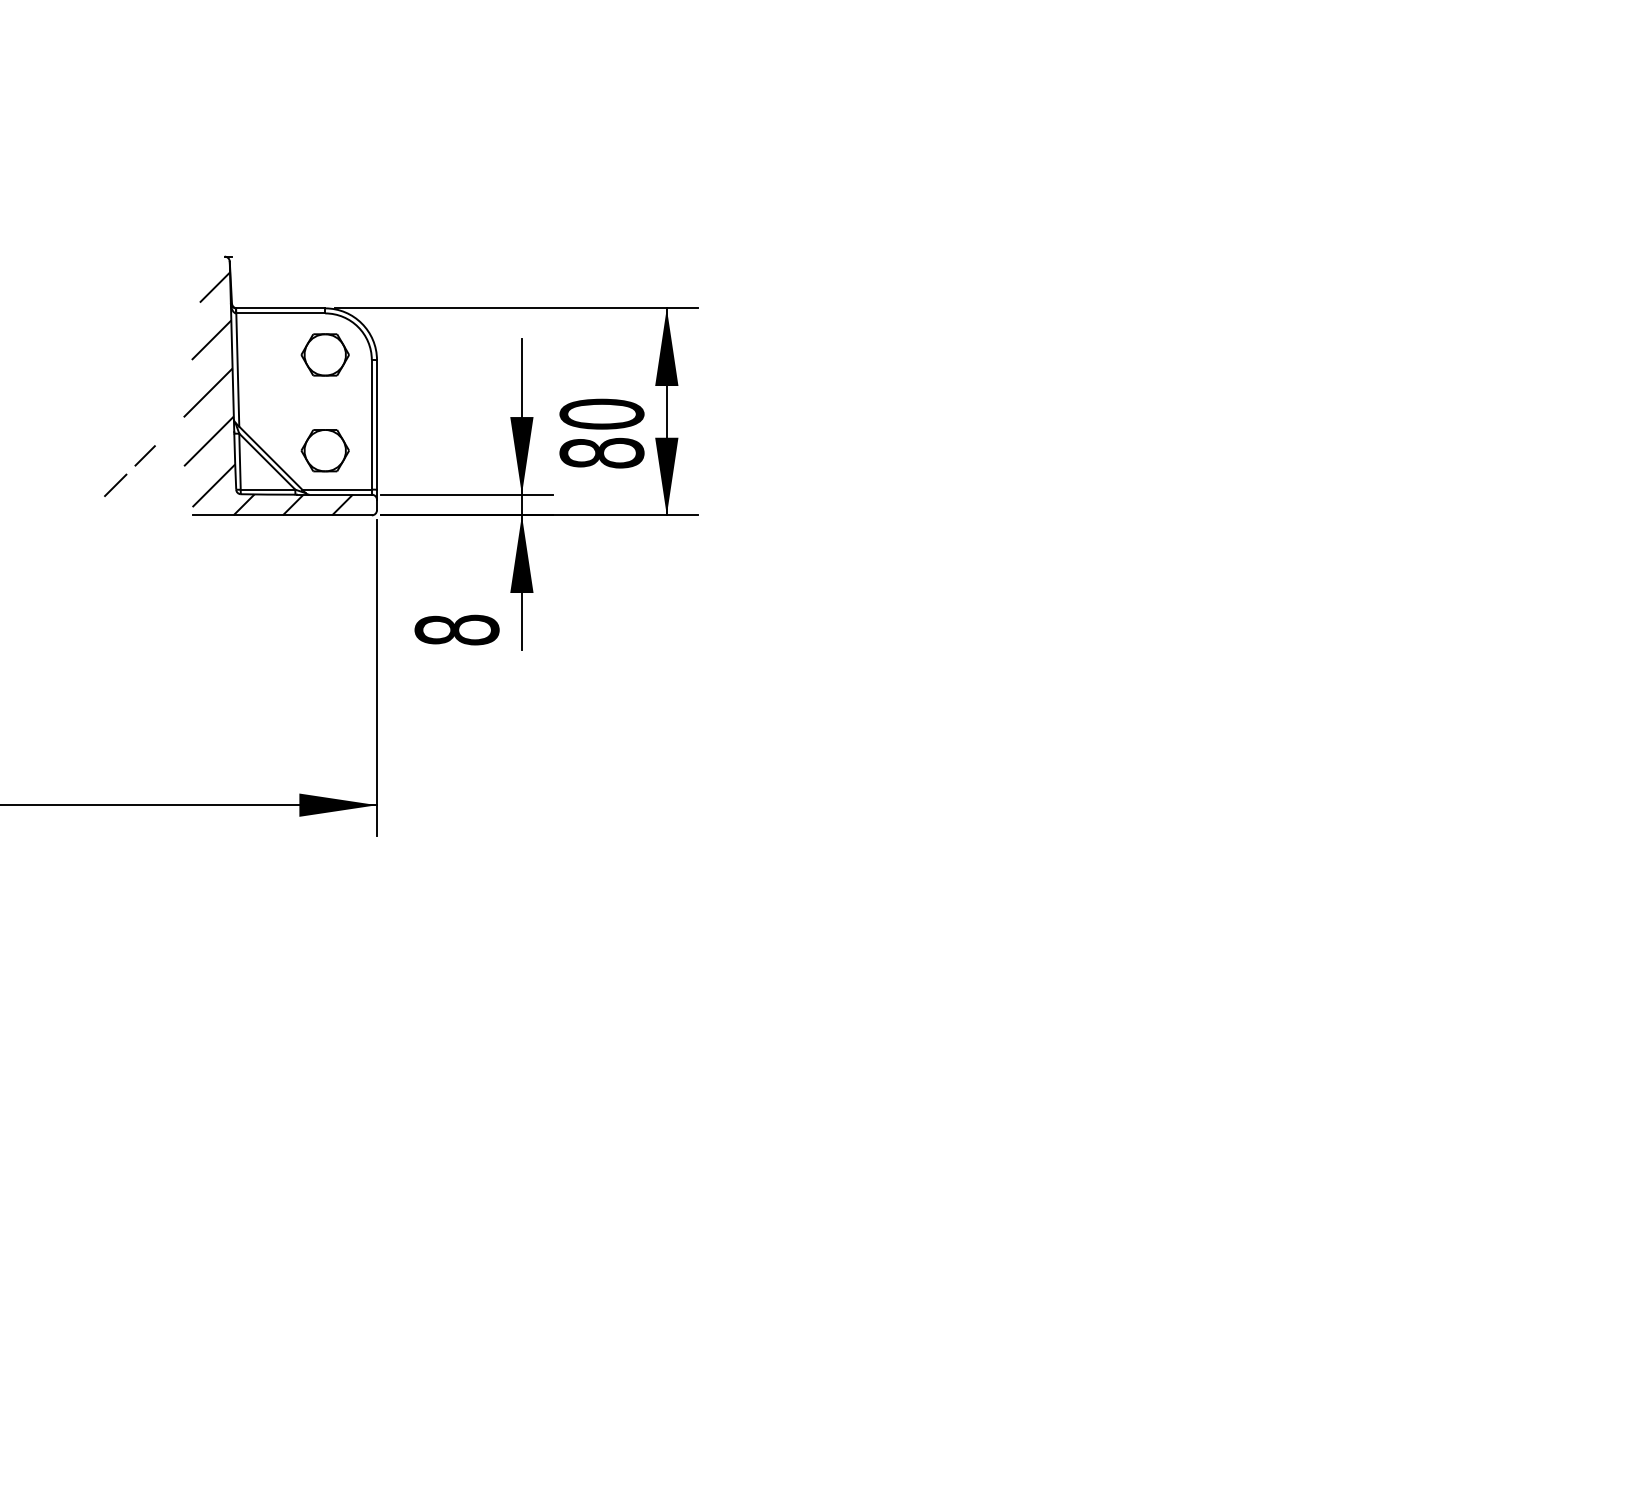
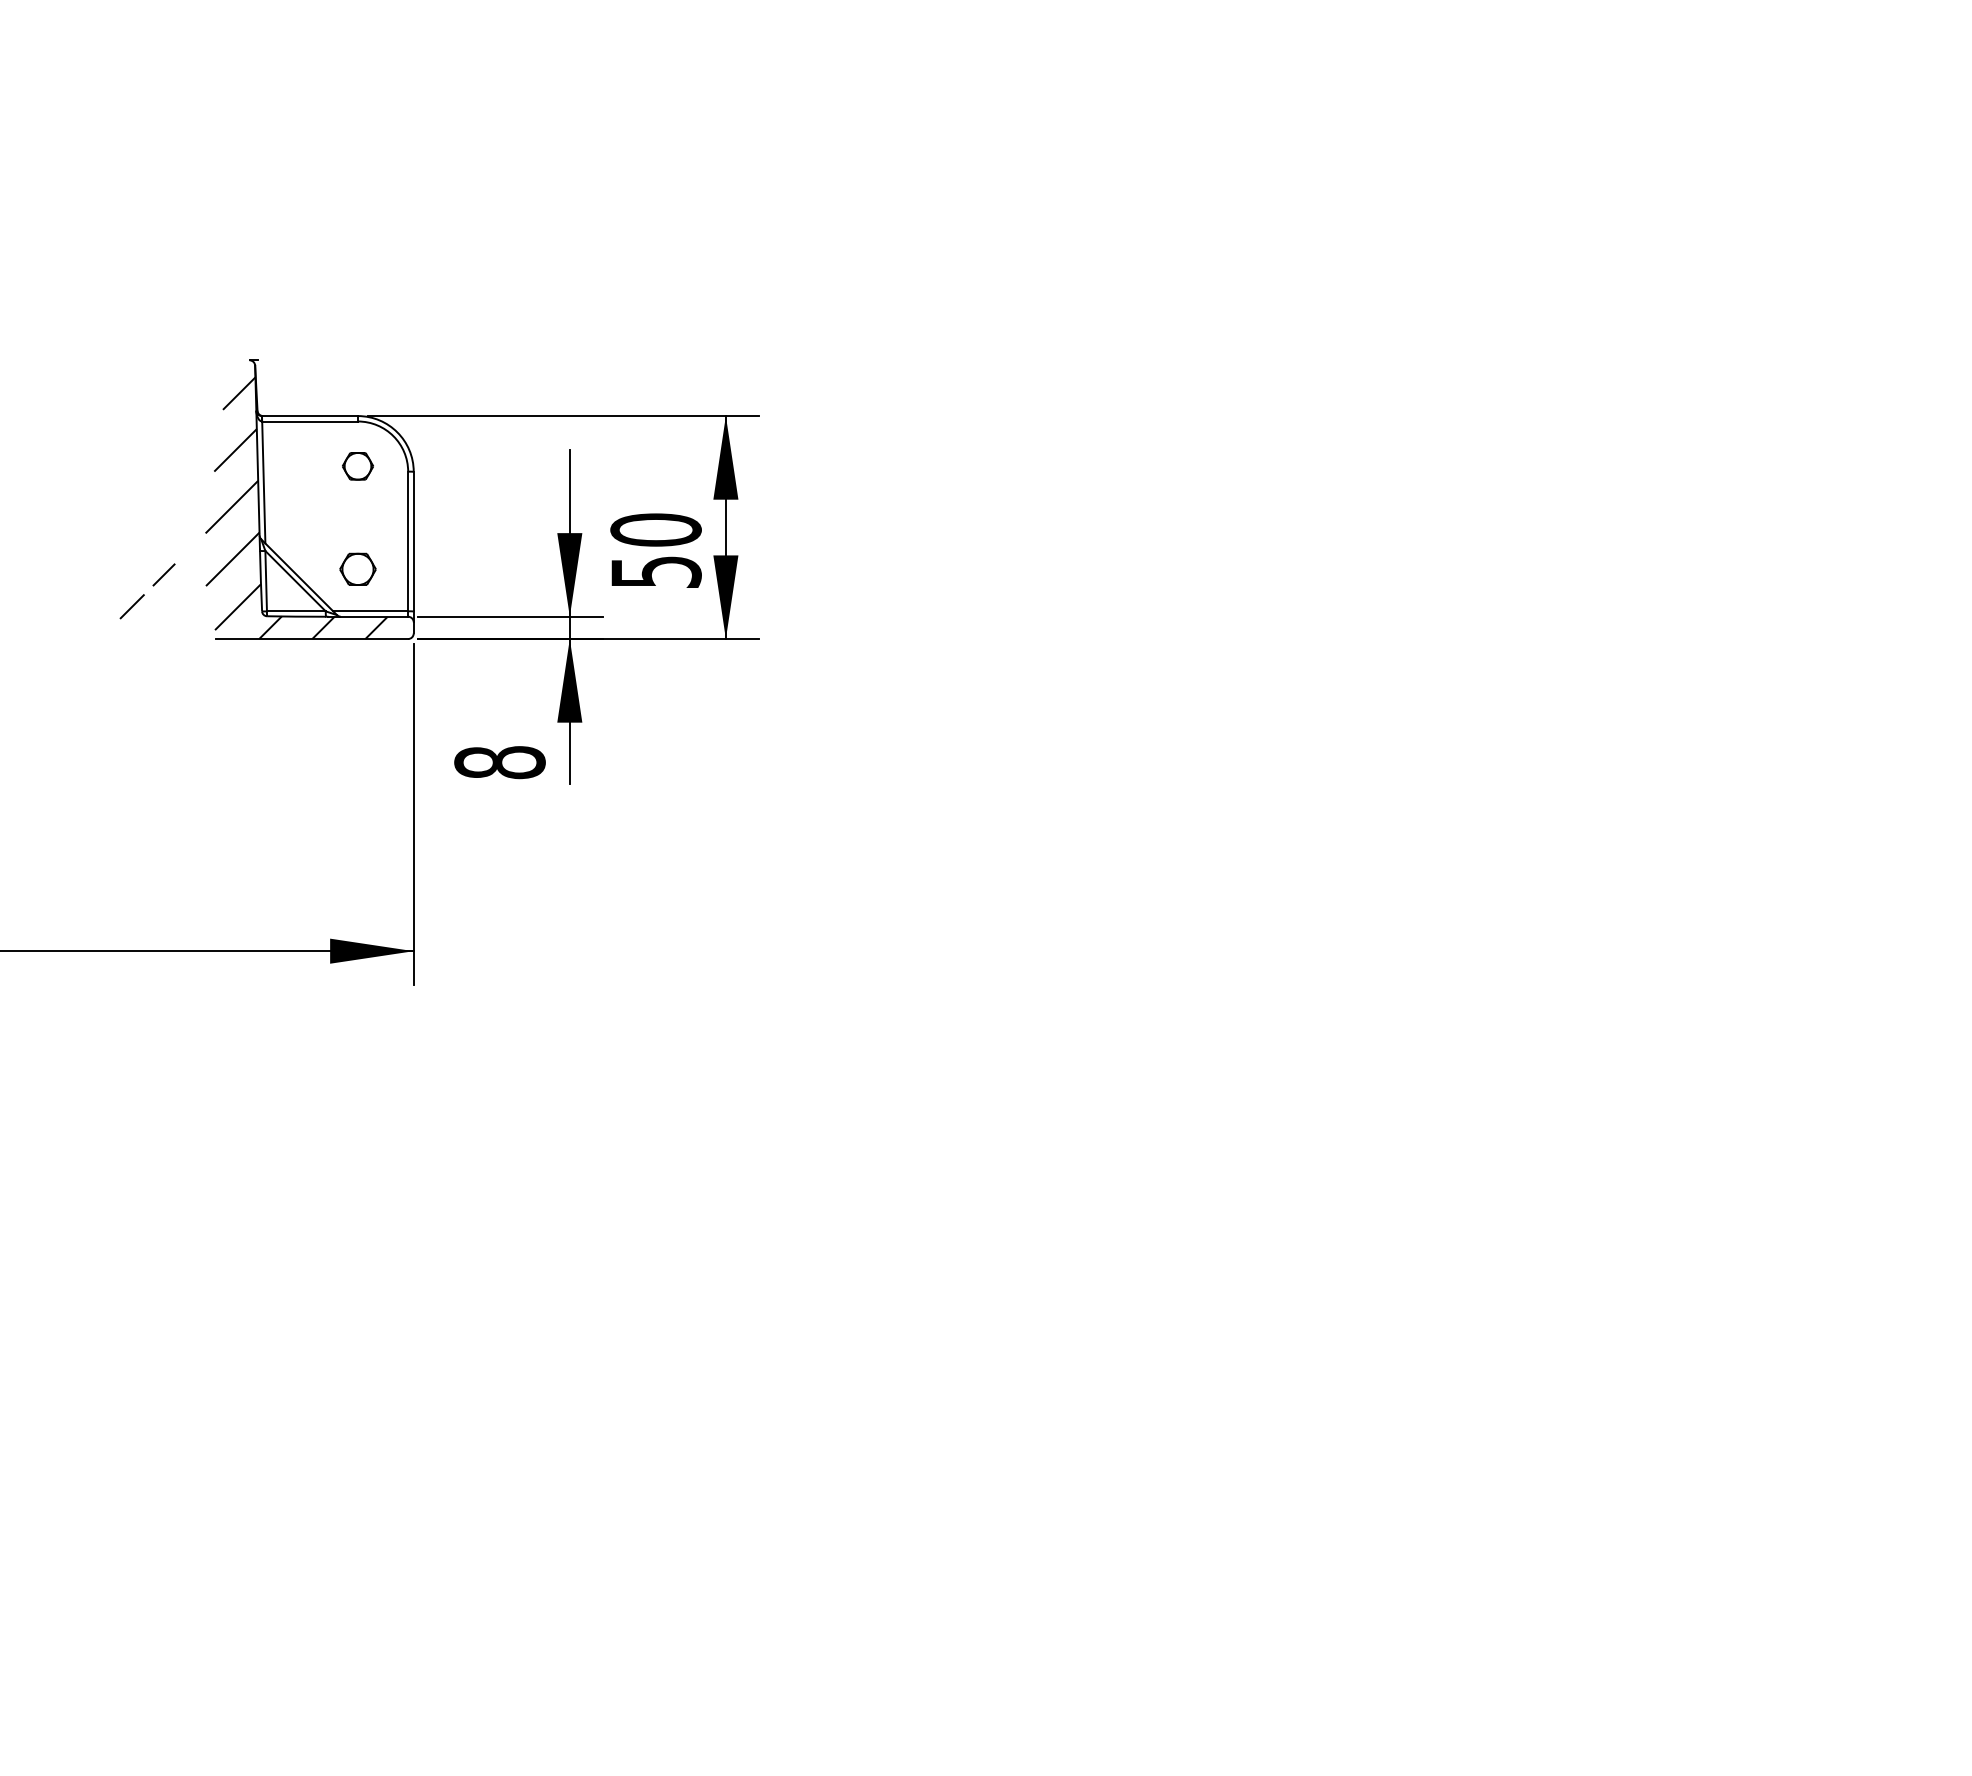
part: (324, 355) -> (357, 466), size x0.6
part: (324, 450) -> (357, 569), size x0.7
text: (601, 452) -> (655, 571), 80 -> 50

